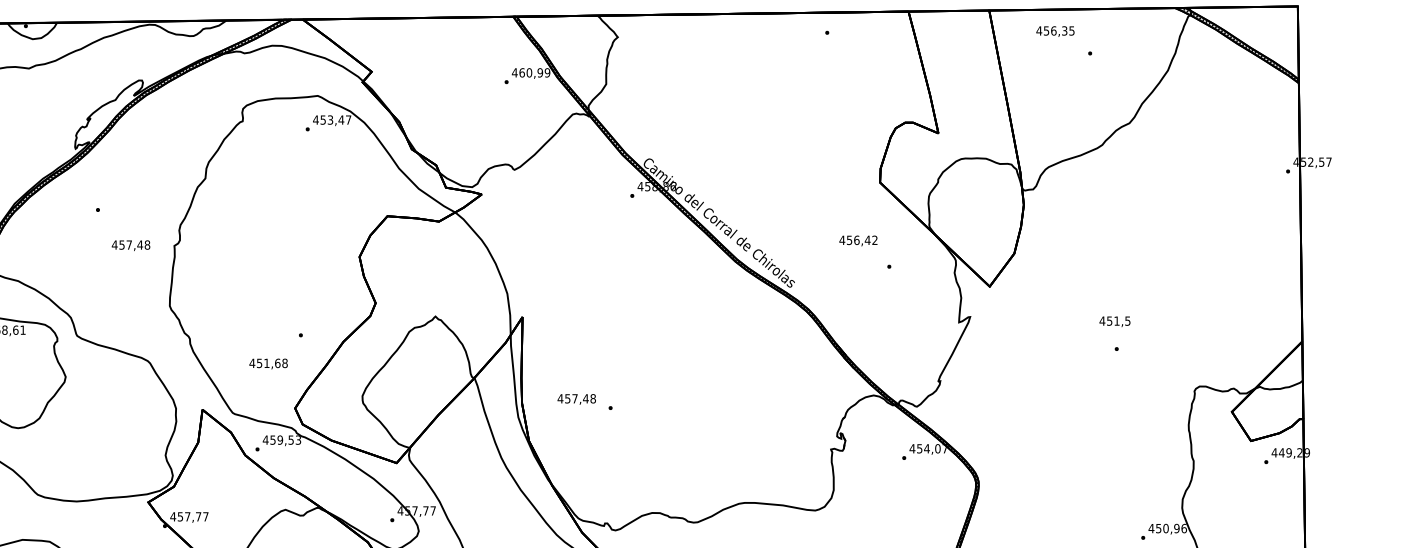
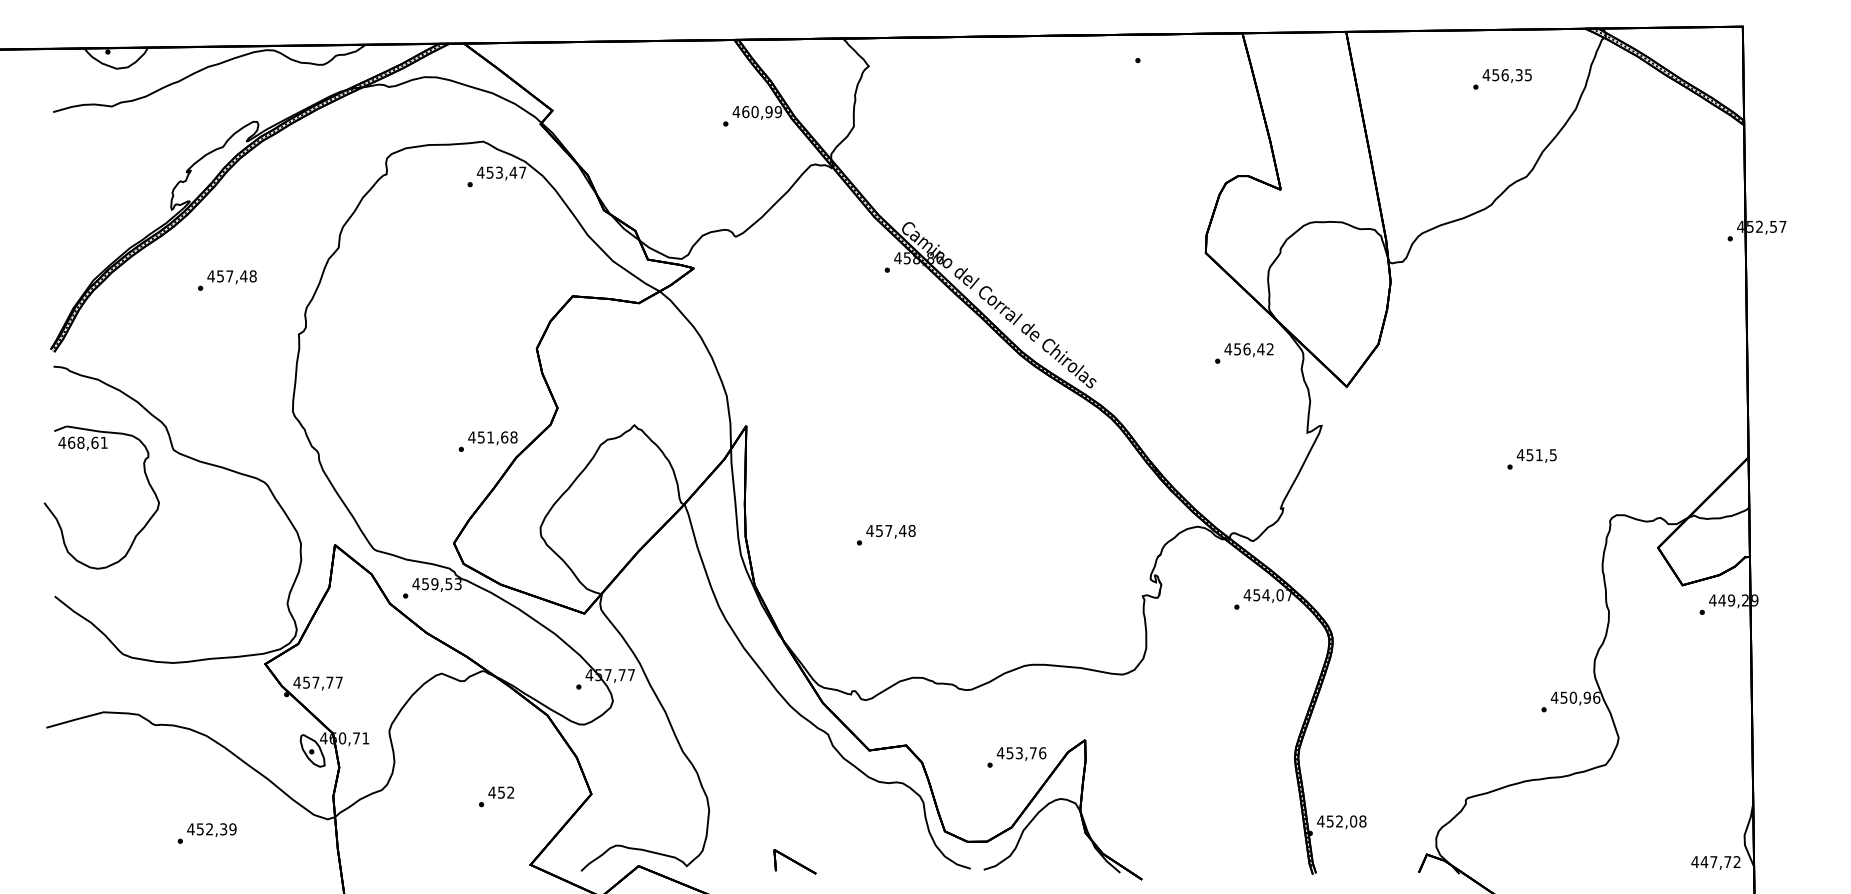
text: (1054, 31) -> (1506, 75), moved
text: (858, 241) -> (1248, 350), moved
text: (130, 245) -> (231, 277), moved
text: (1114, 321) -> (1536, 455), moved
text: (268, 364) -> (492, 438), moved
text: (576, 399) -> (890, 531), moved

